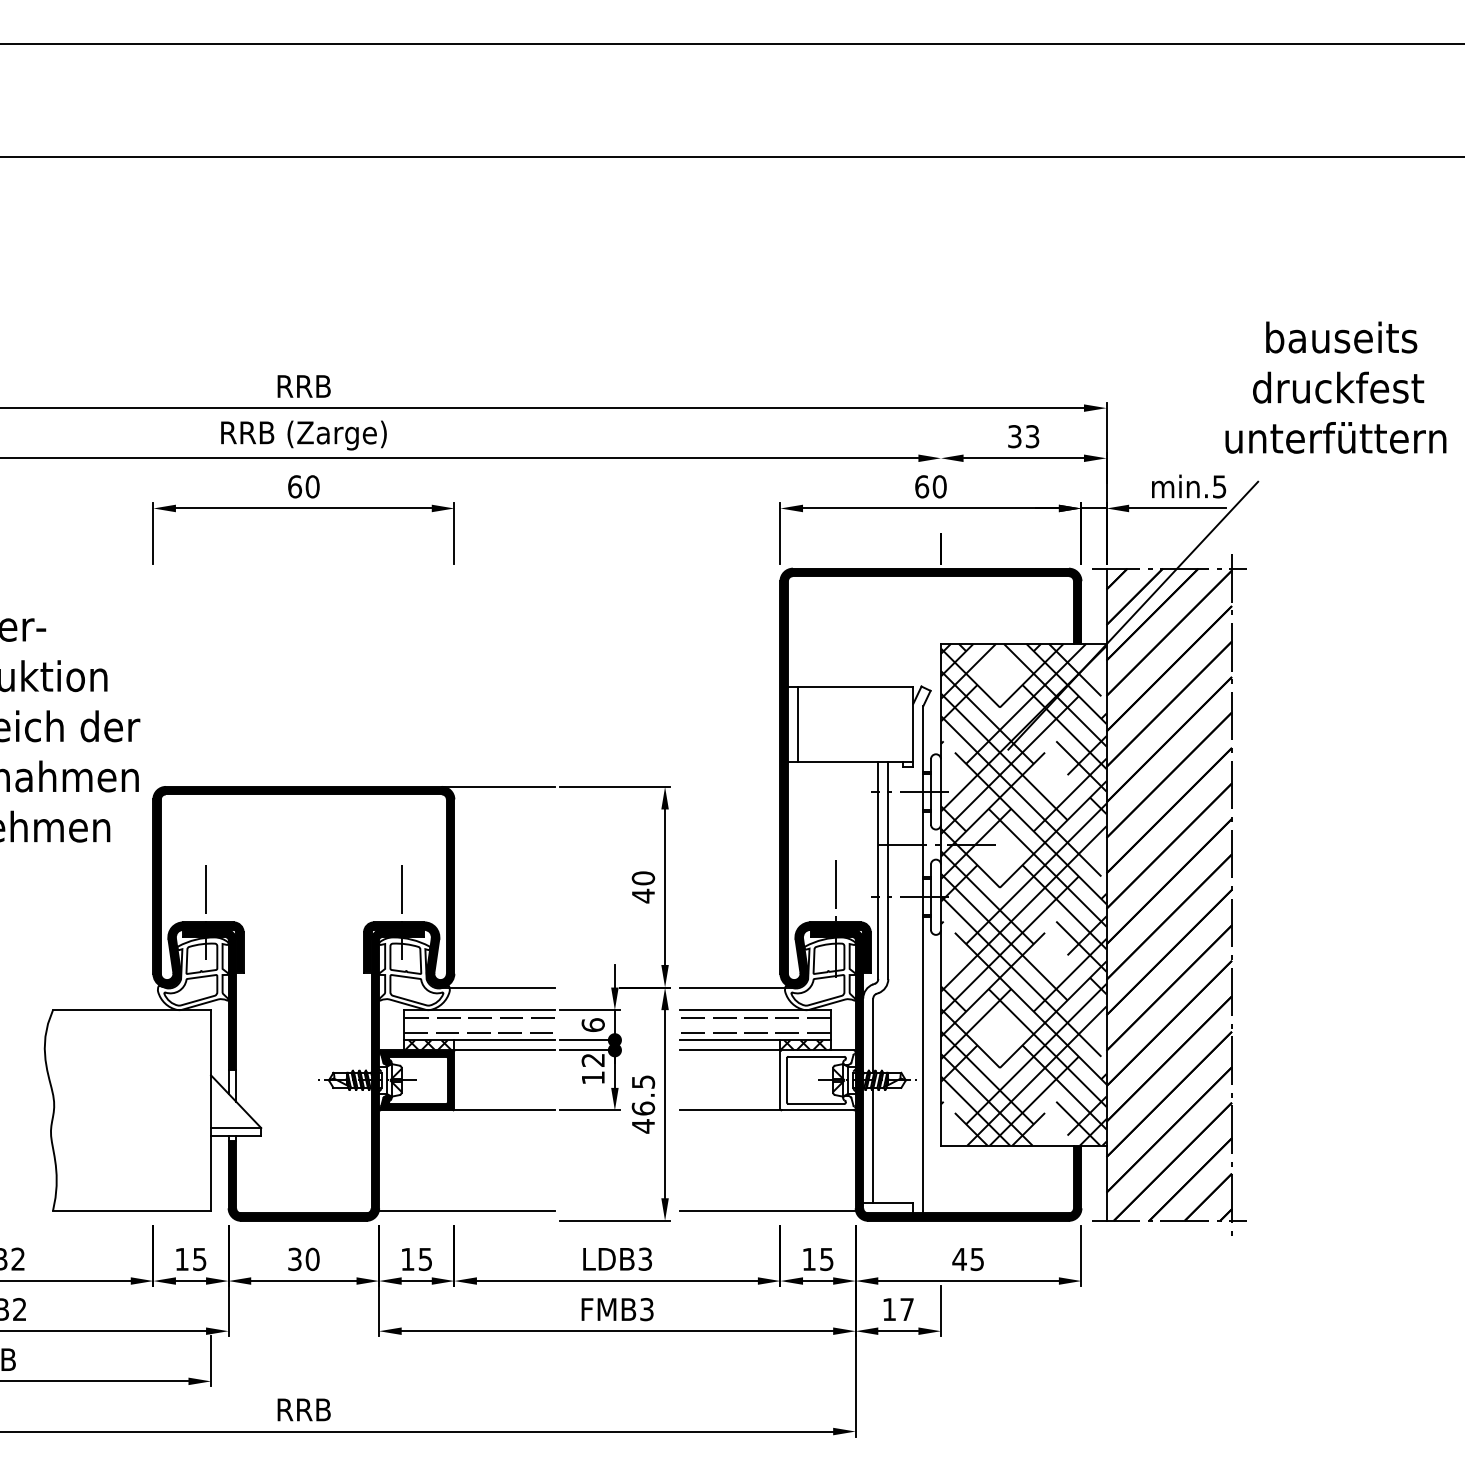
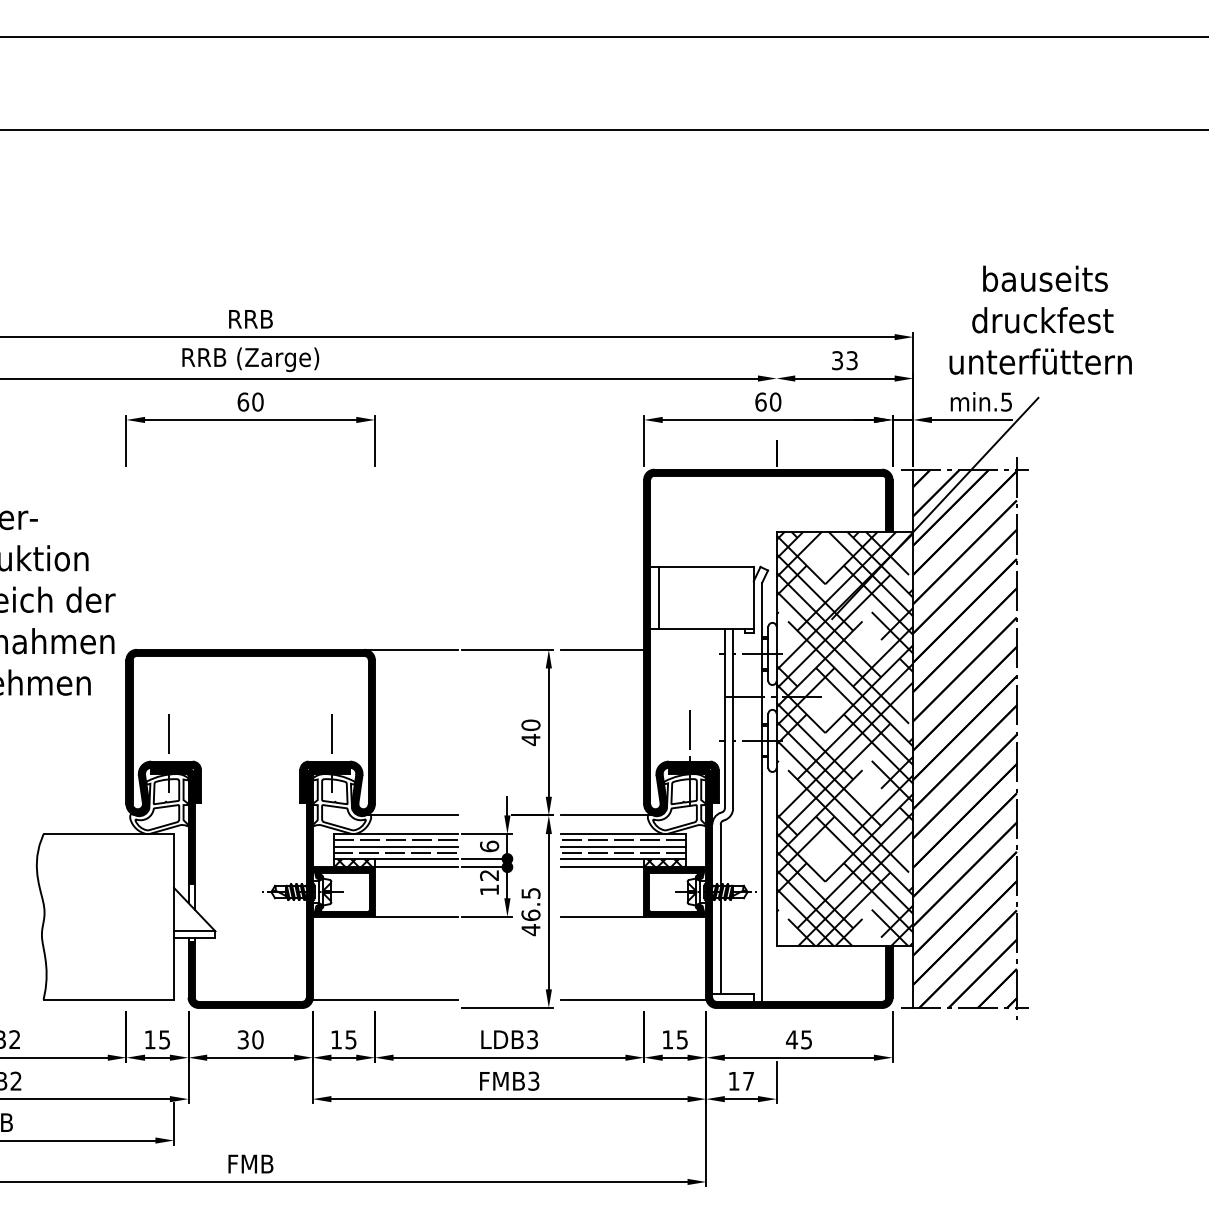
text: (1335, 387) -> (1040, 320), moved
line: (730, 786) -> (602, 649), added
line: (479, 1025) -> (395, 846), added
line: (755, 1025) -> (623, 846), added
fill: (817, 1080) -> (674, 892), added
text: (304, 1409) -> (251, 1163), RRB -> FMB

